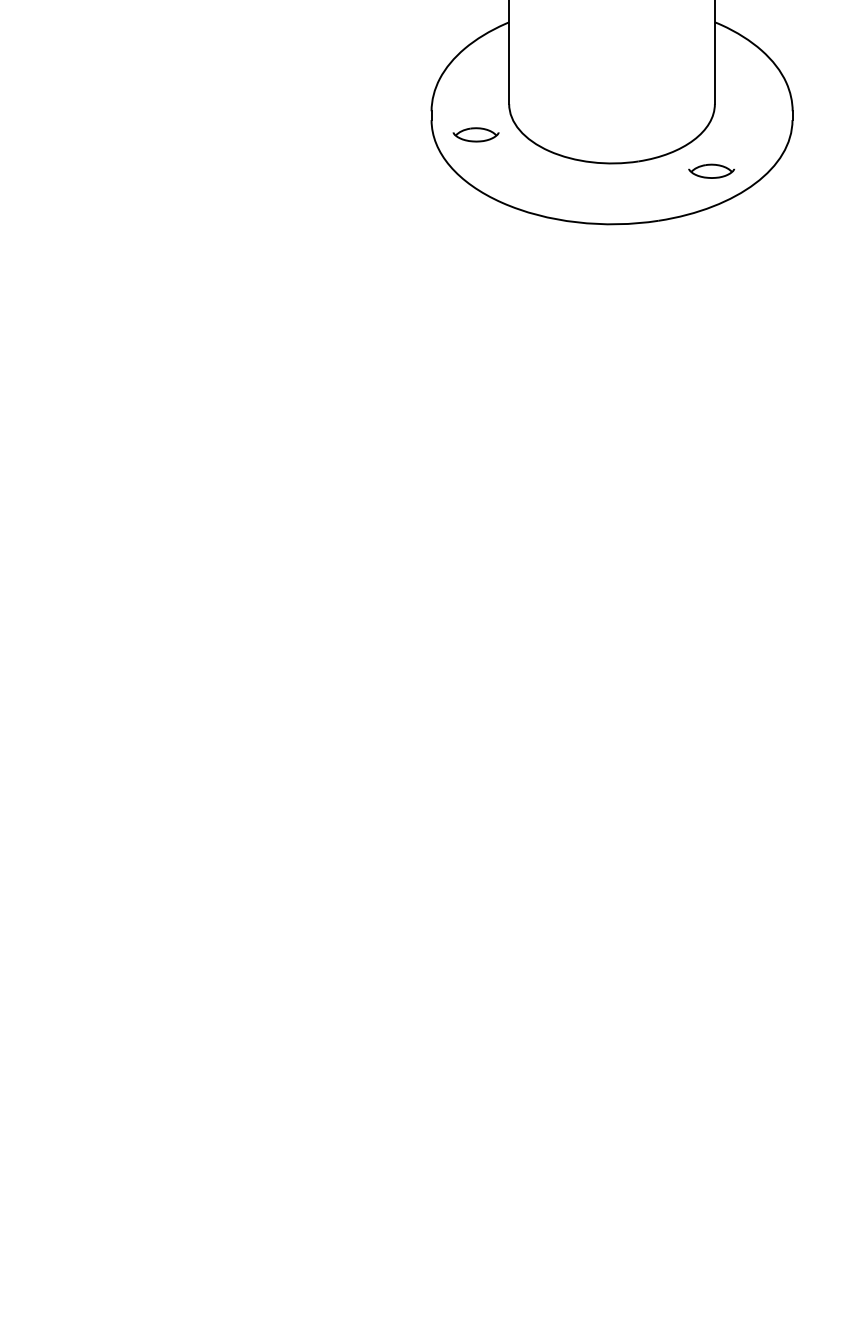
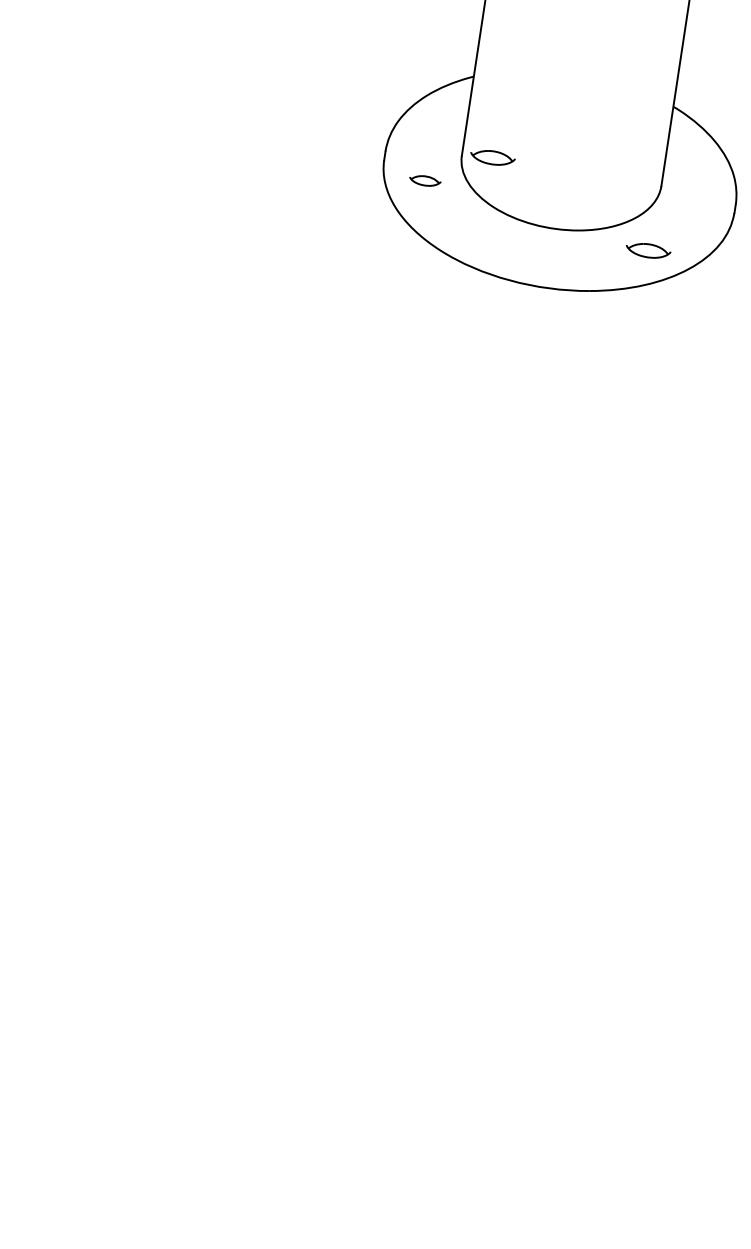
part: (540, 100) -> (492, 157), added
part: (475, 134) -> (424, 180), size x0.7

